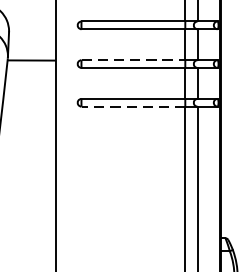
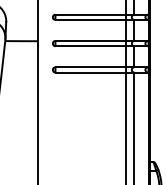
line: (134, 59) -> (91, 40), dashed -> solid
line: (133, 106) -> (90, 72), dashed -> solid

